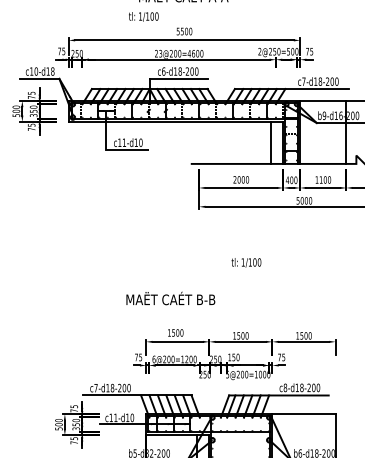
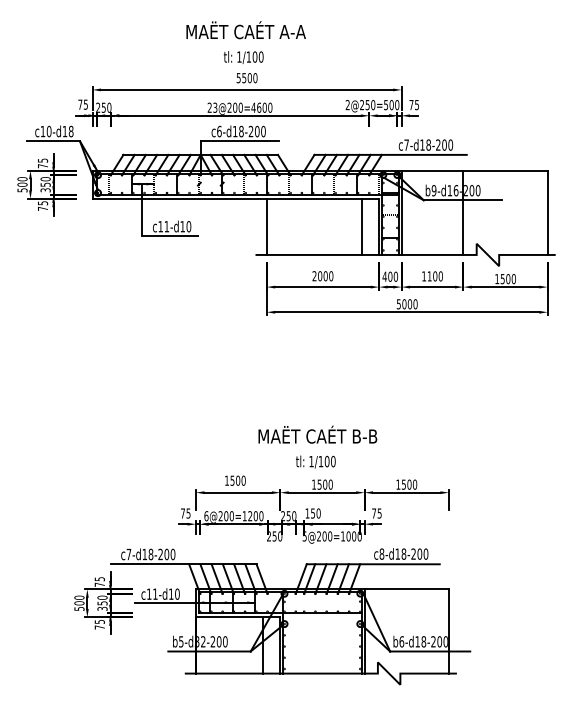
text: (143, 16) -> (243, 57), moved
line: (199, 142) -> (266, 226), added
text: (246, 262) -> (315, 461), moved
text: (170, 298) -> (317, 434), moved

